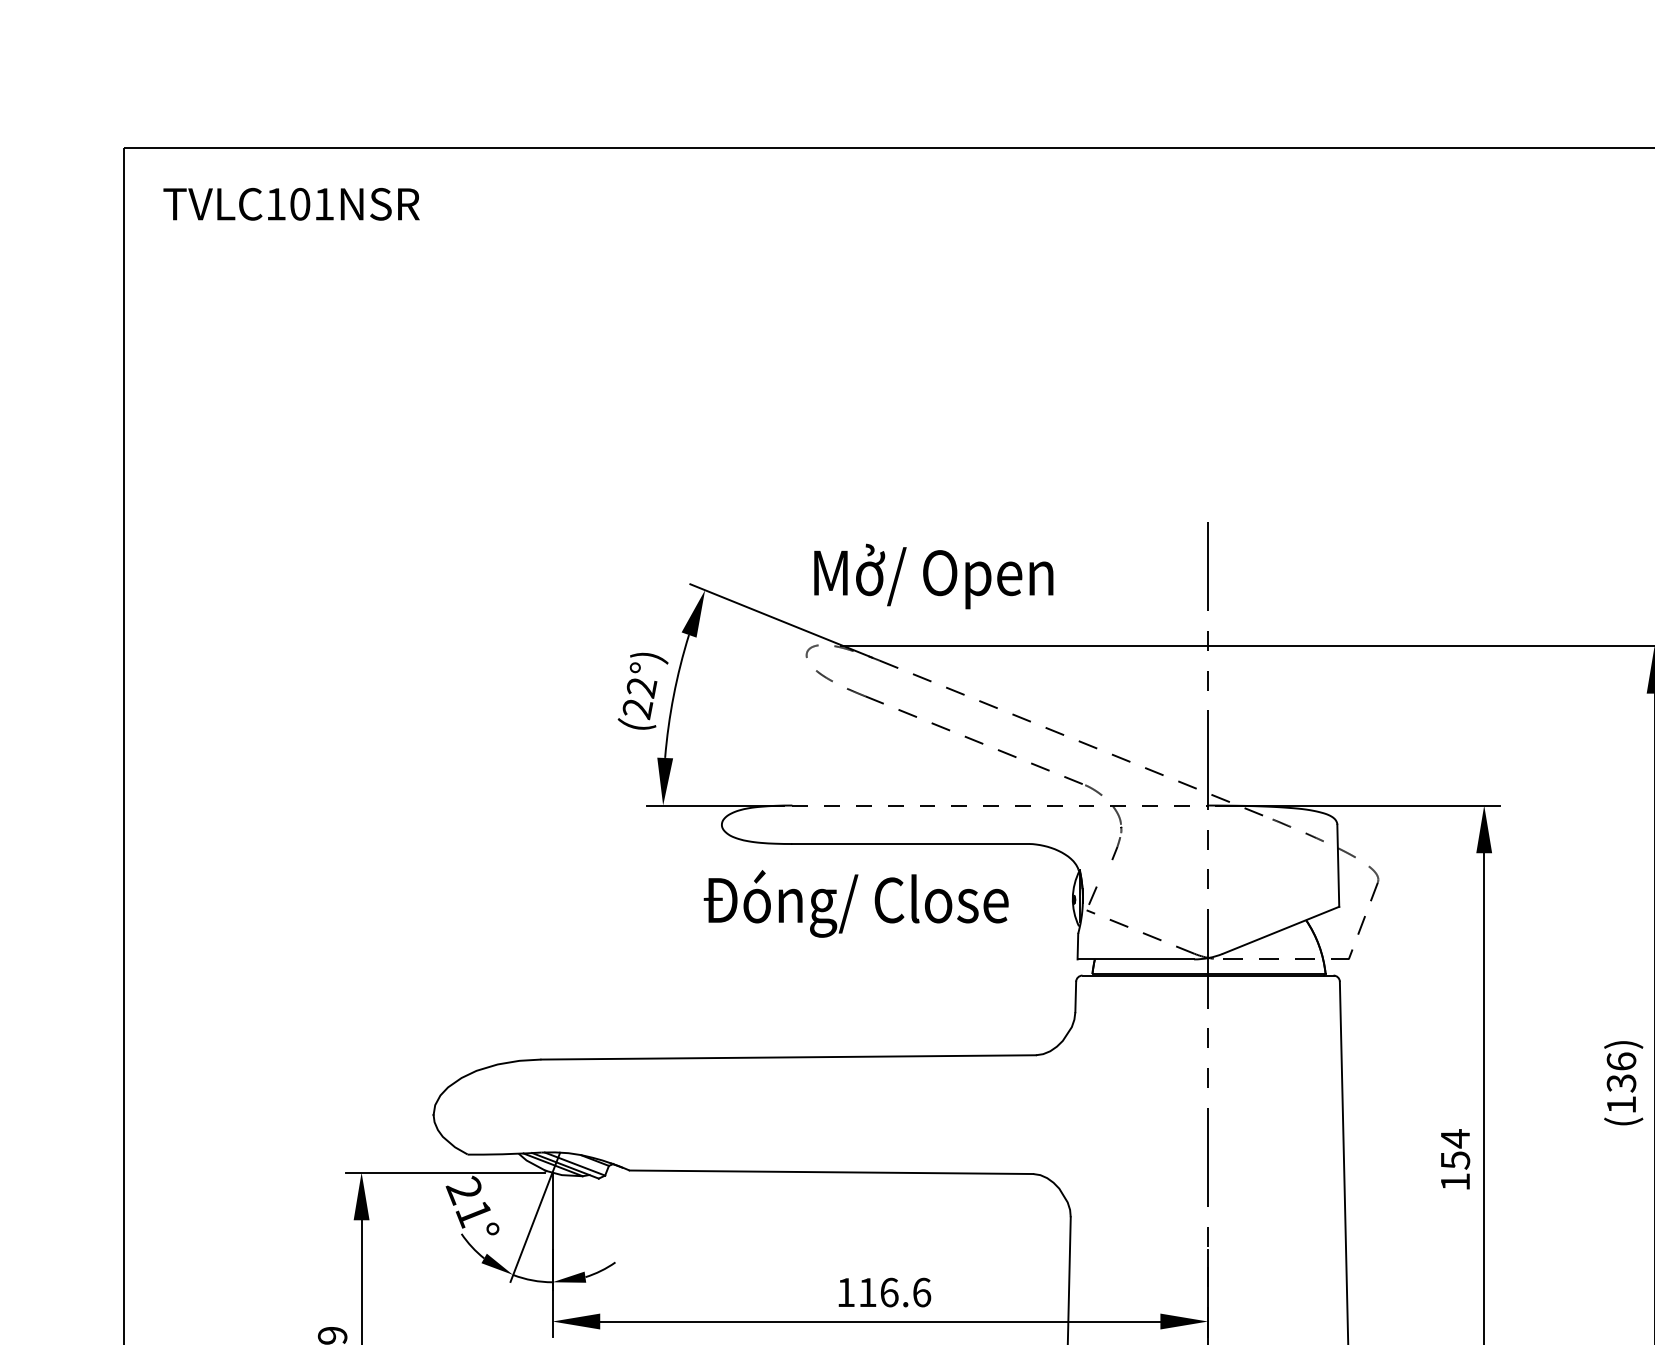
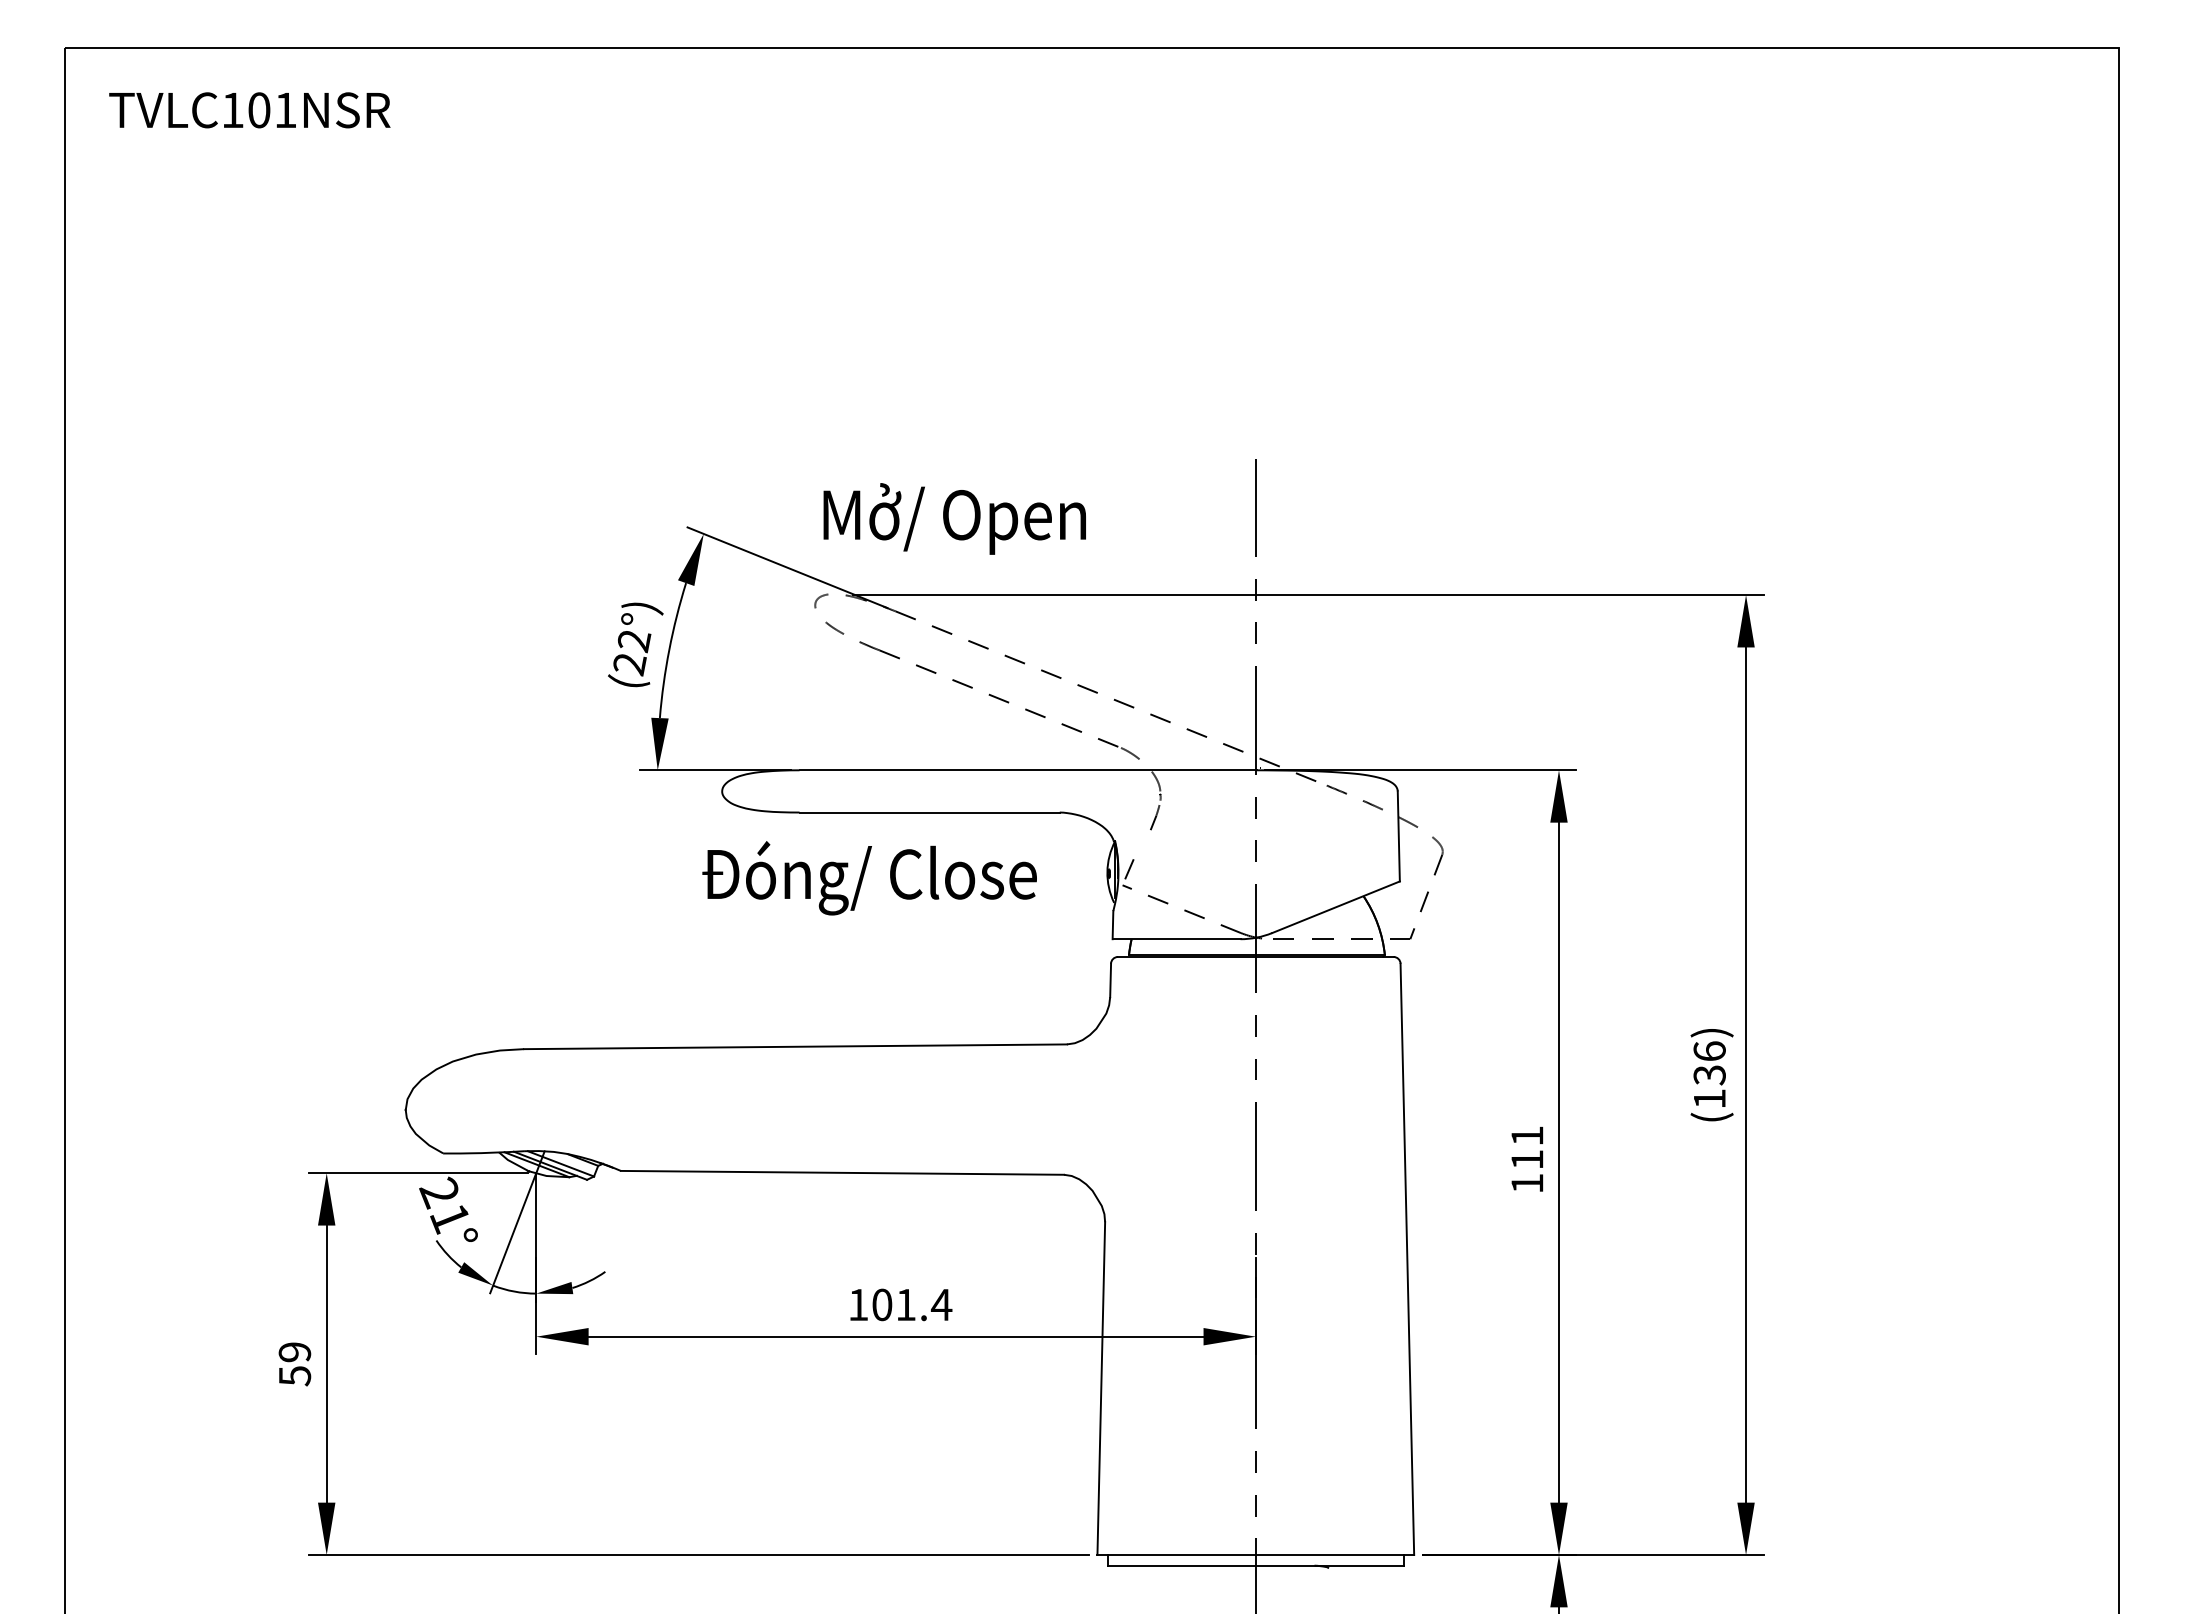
line: (1000, 805) -> (1028, 770), dashed -> solid
text: (1455, 1149) -> (1527, 1147), 154 -> 111
text: (895, 1292) -> (912, 1304), 116.6 -> 101.4

